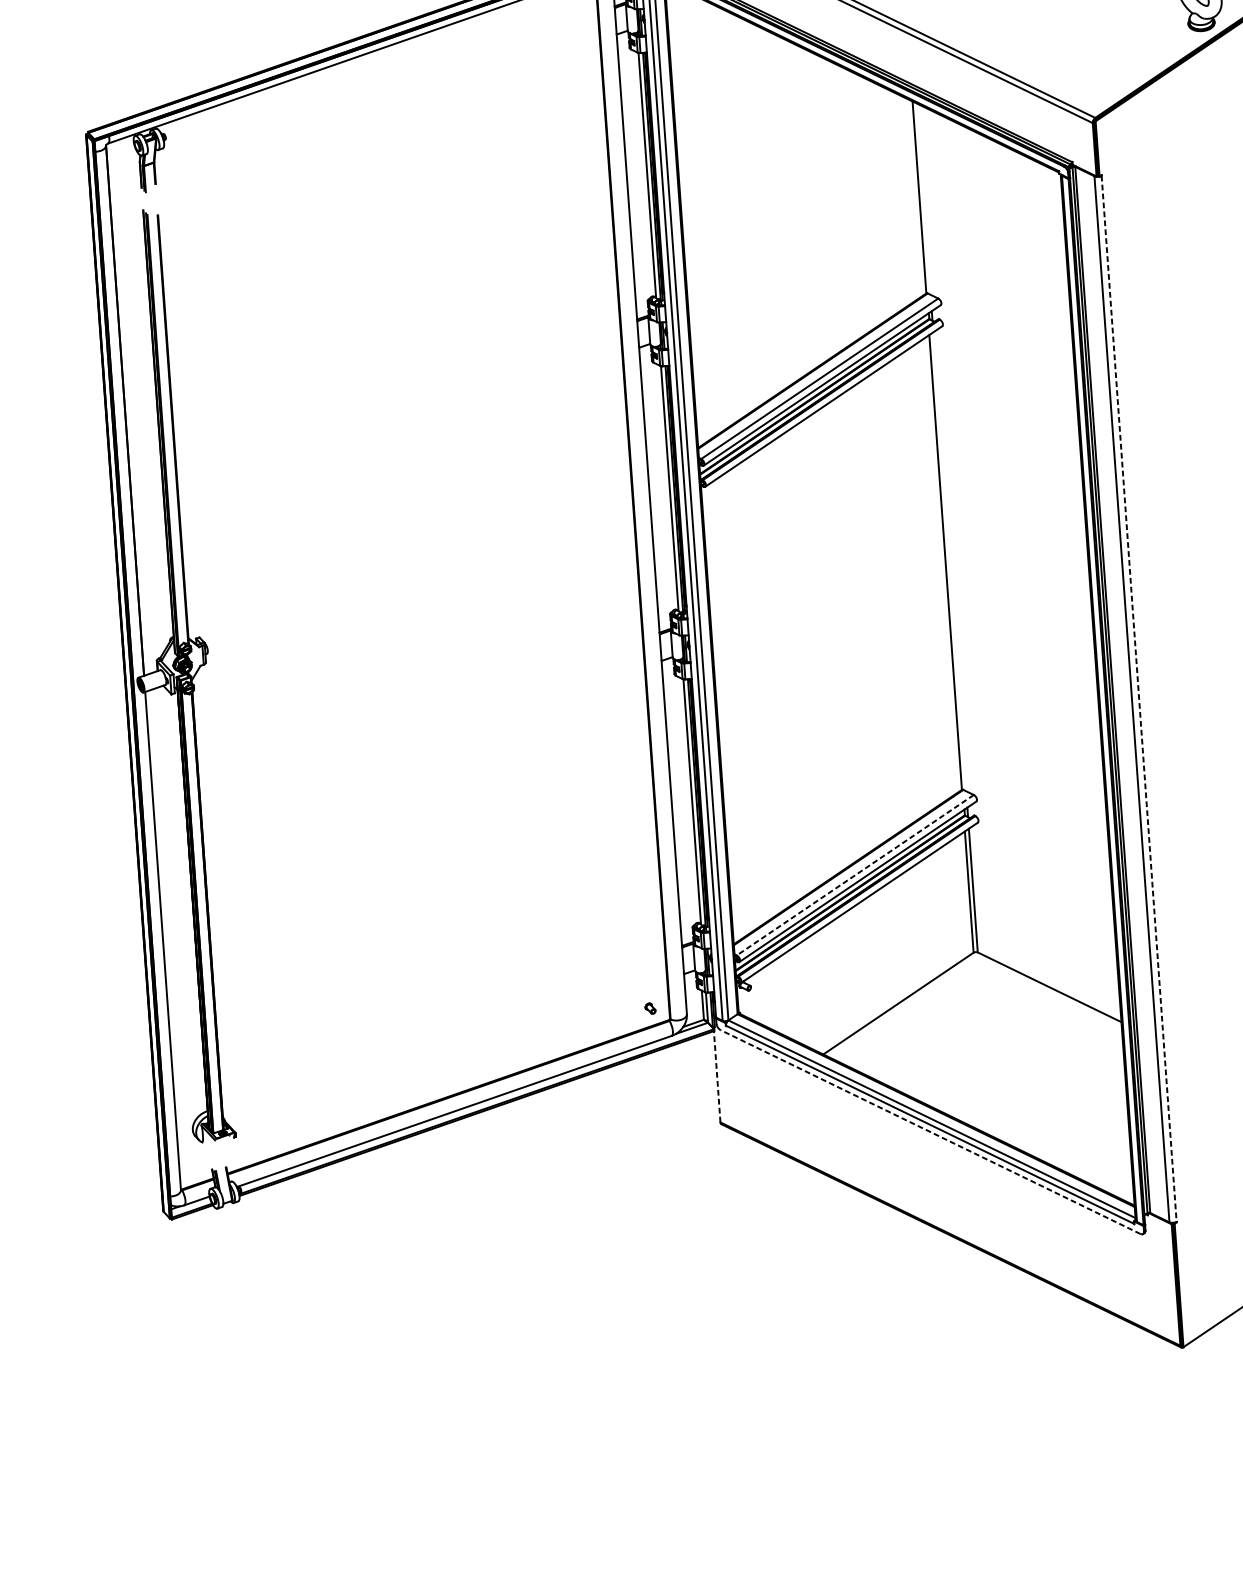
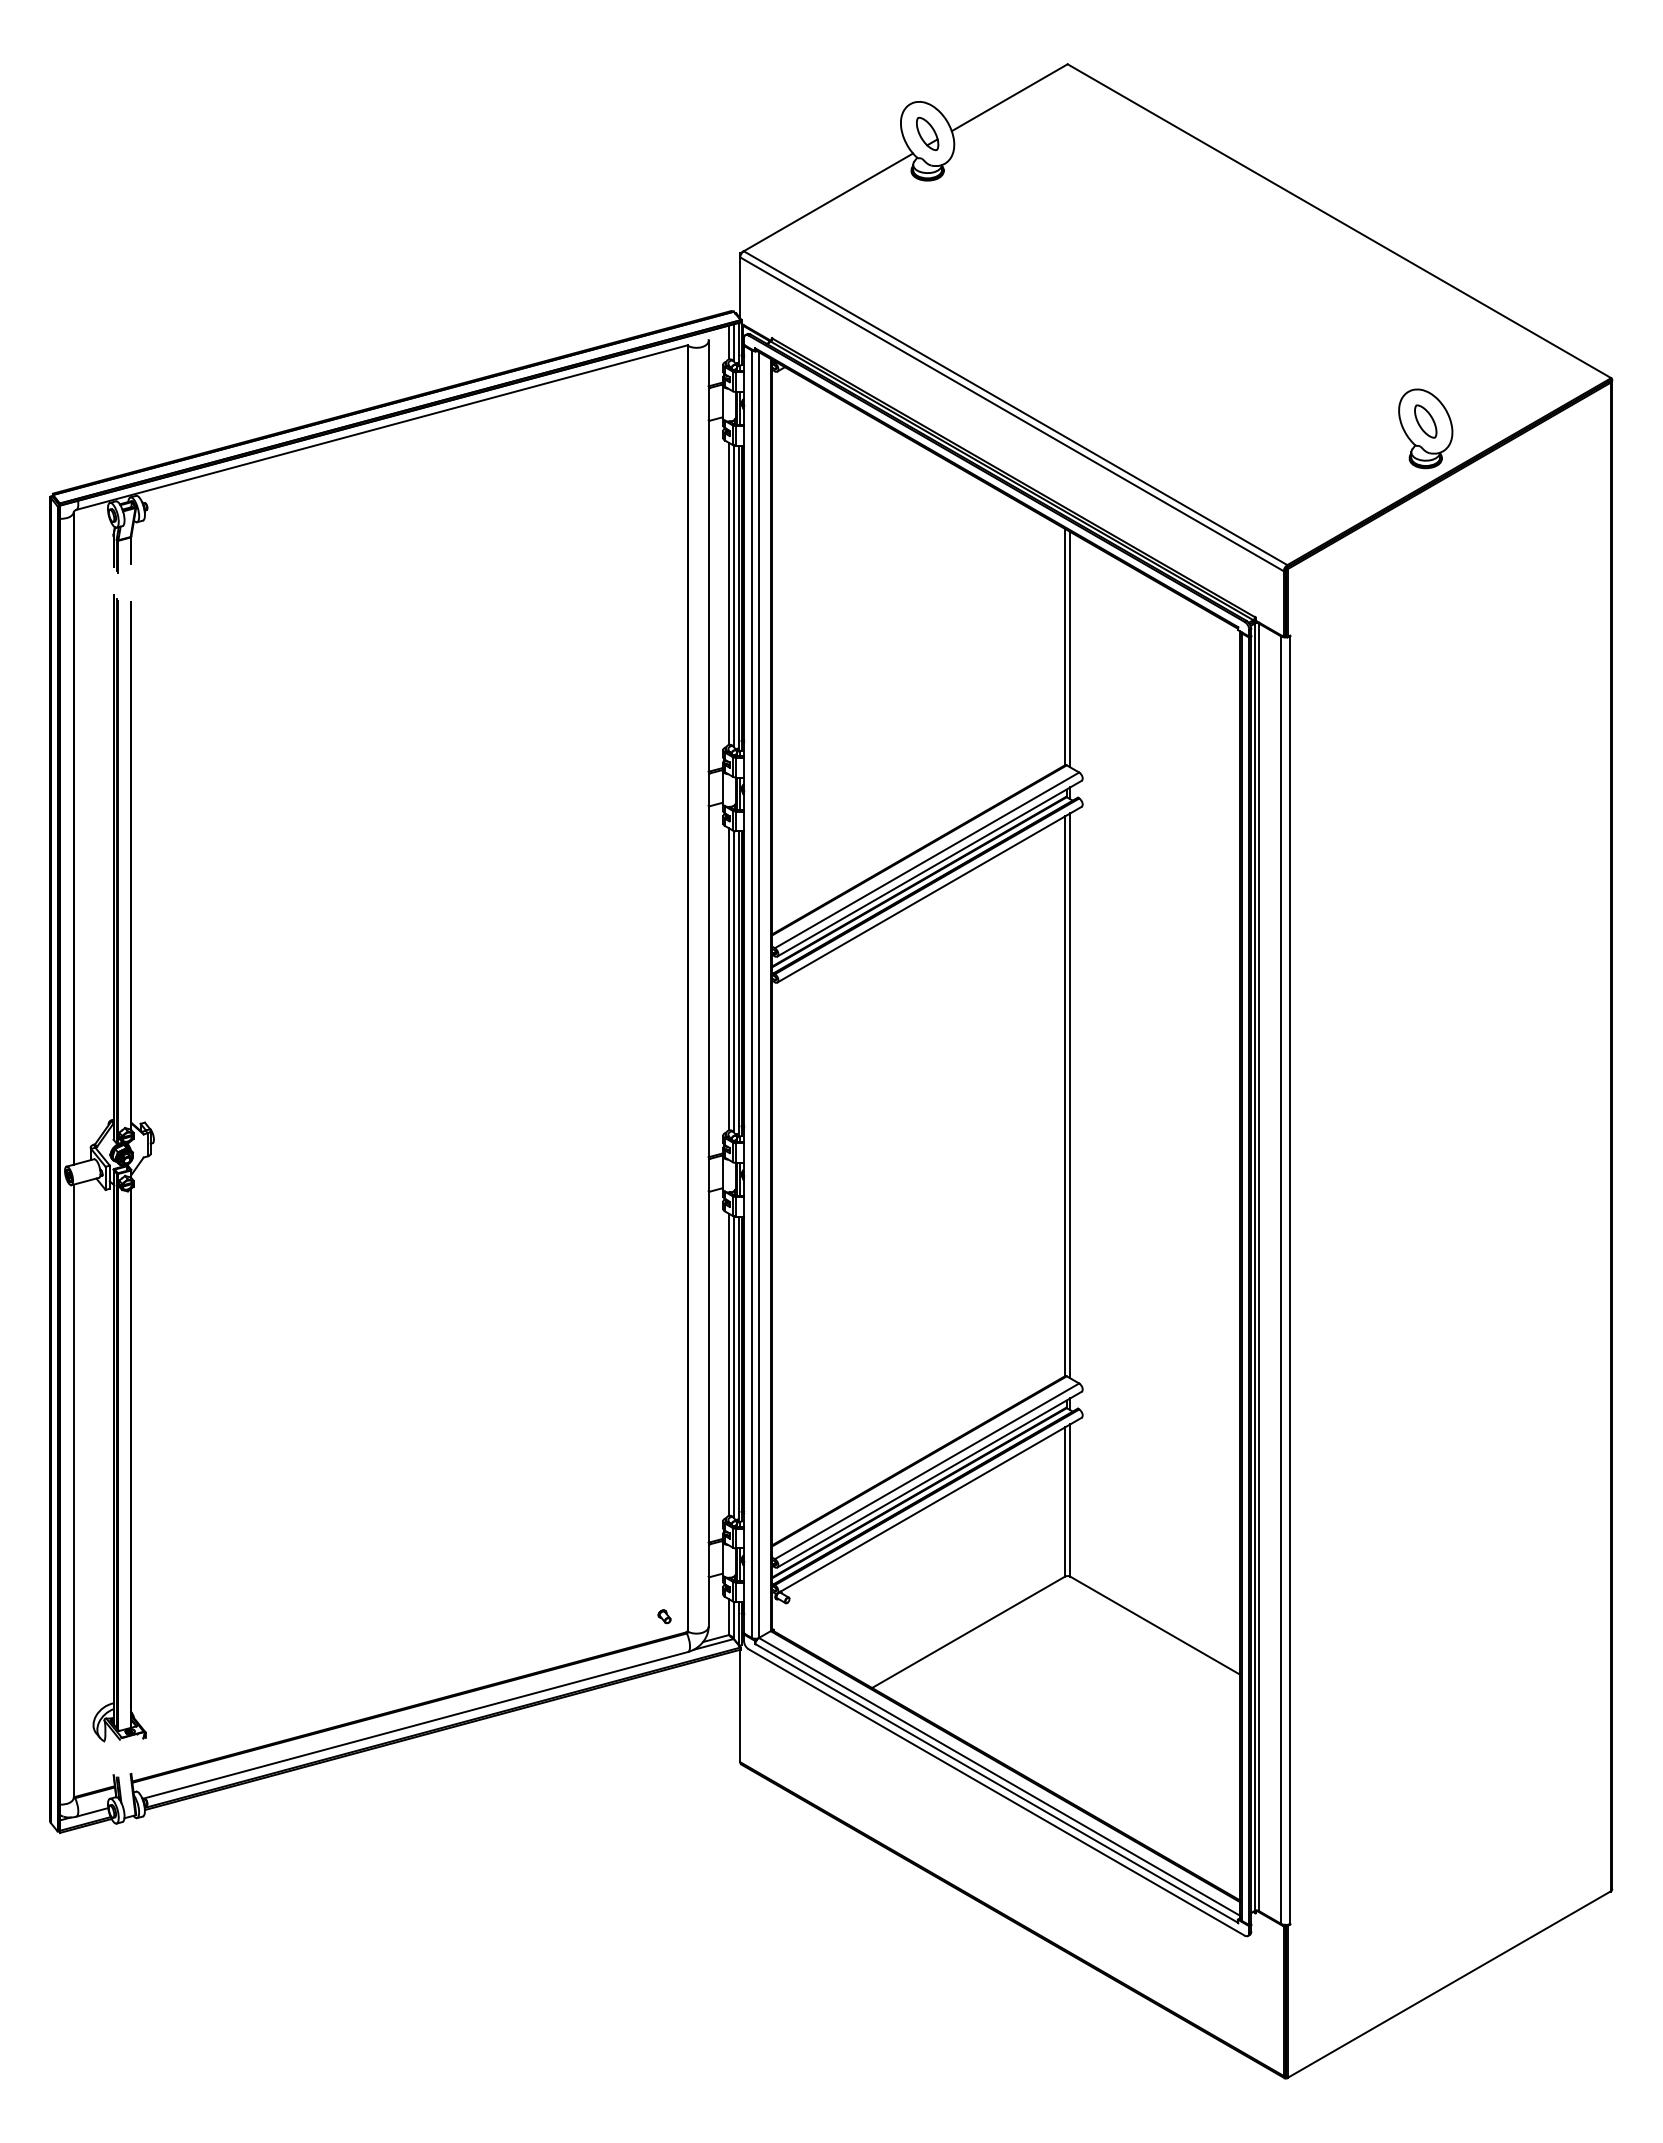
line: (643, 173) -> (729, 593), added
line: (923, 199) -> (1070, 649), added
line: (666, 487) -> (729, 979), added
line: (949, 561) -> (1070, 1095), added
line: (1139, 699) -> (1290, 1280), dashed -> solid
line: (688, 799) -> (729, 1364), added
line: (855, 875) -> (927, 1471), dashed -> solid
line: (717, 1076) -> (740, 1705), dashed -> solid
line: (930, 1132) -> (996, 1792), dashed -> solid

